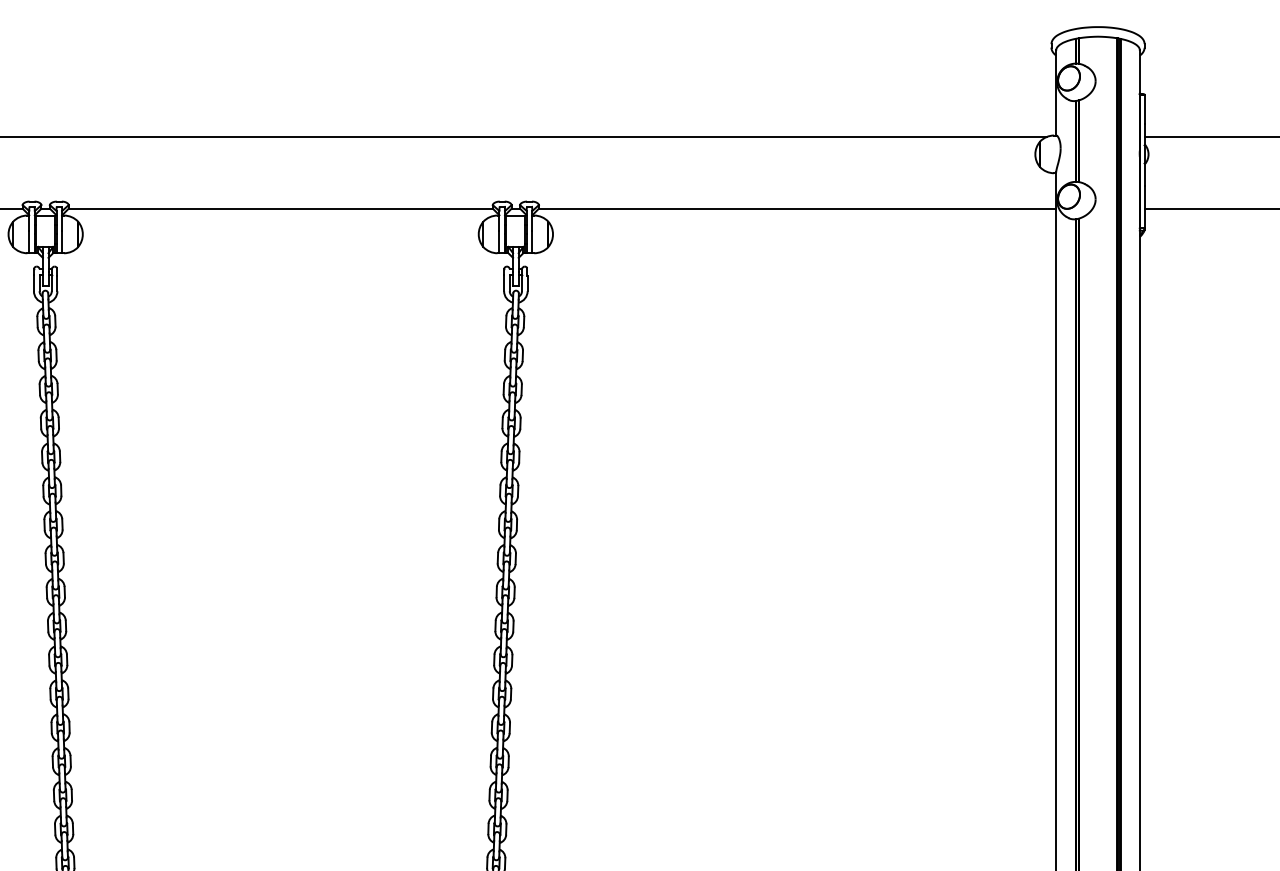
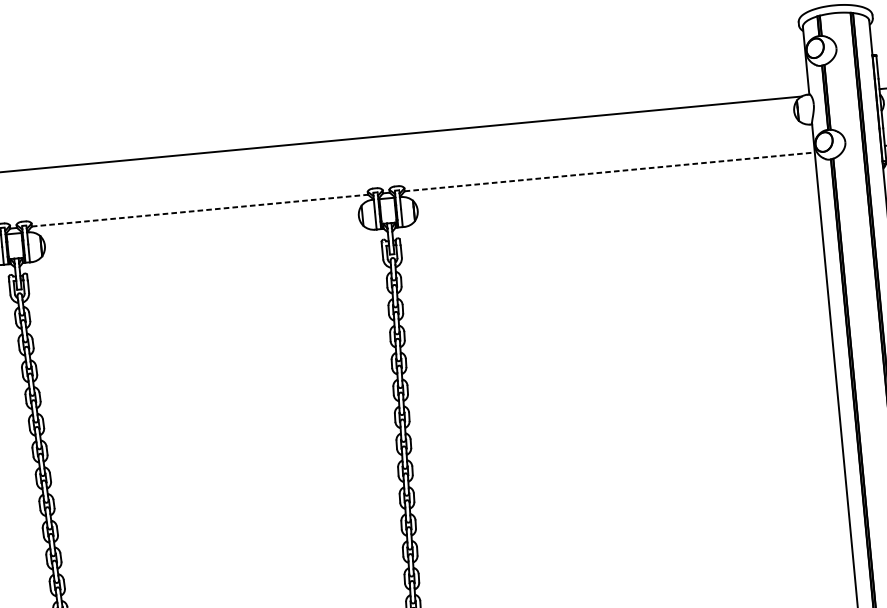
line: (281, 208) -> (200, 210), solid -> dashed
line: (797, 208) -> (609, 171), solid -> dashed

